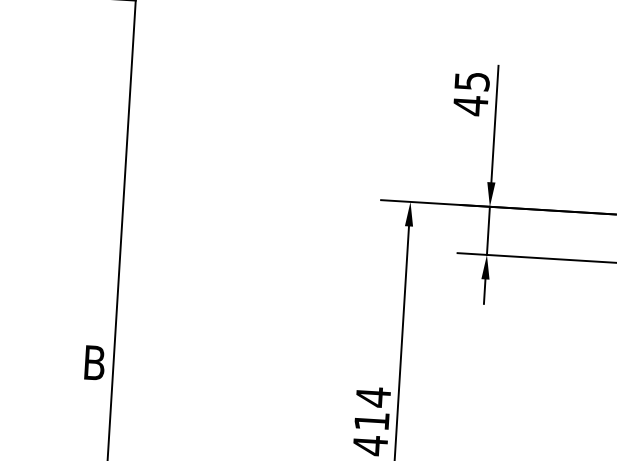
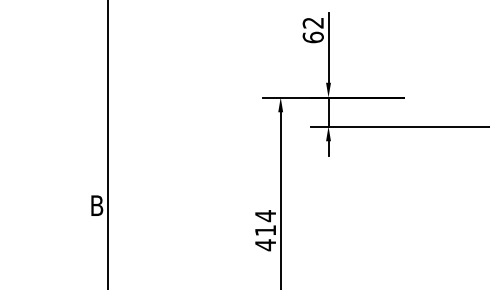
text: (470, 93) -> (312, 30), 45 -> 62

